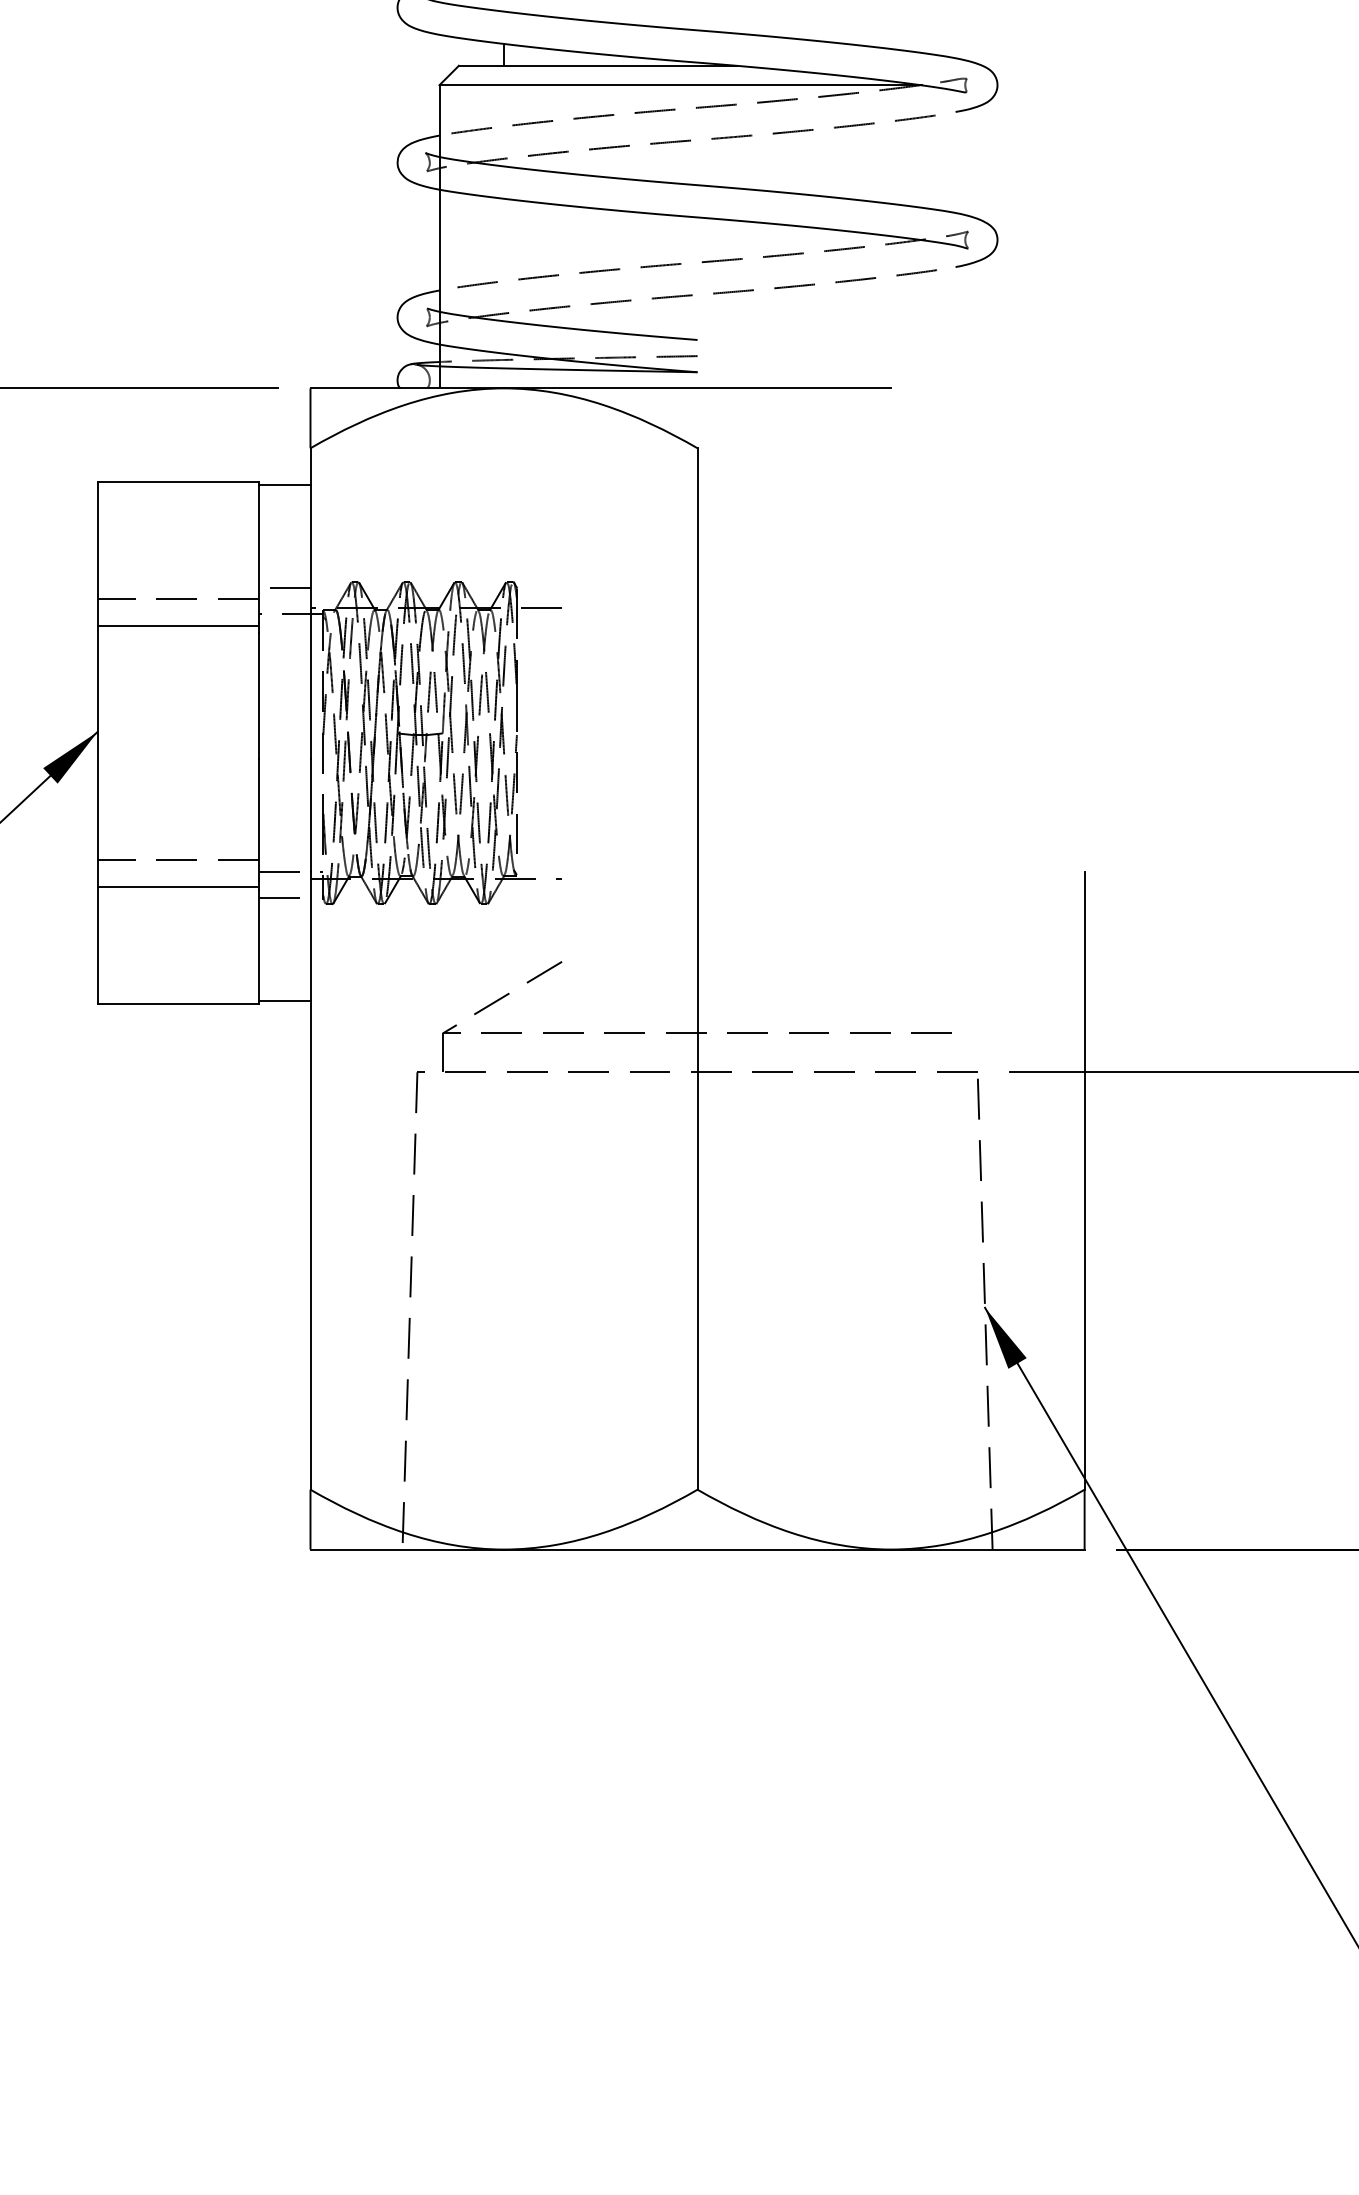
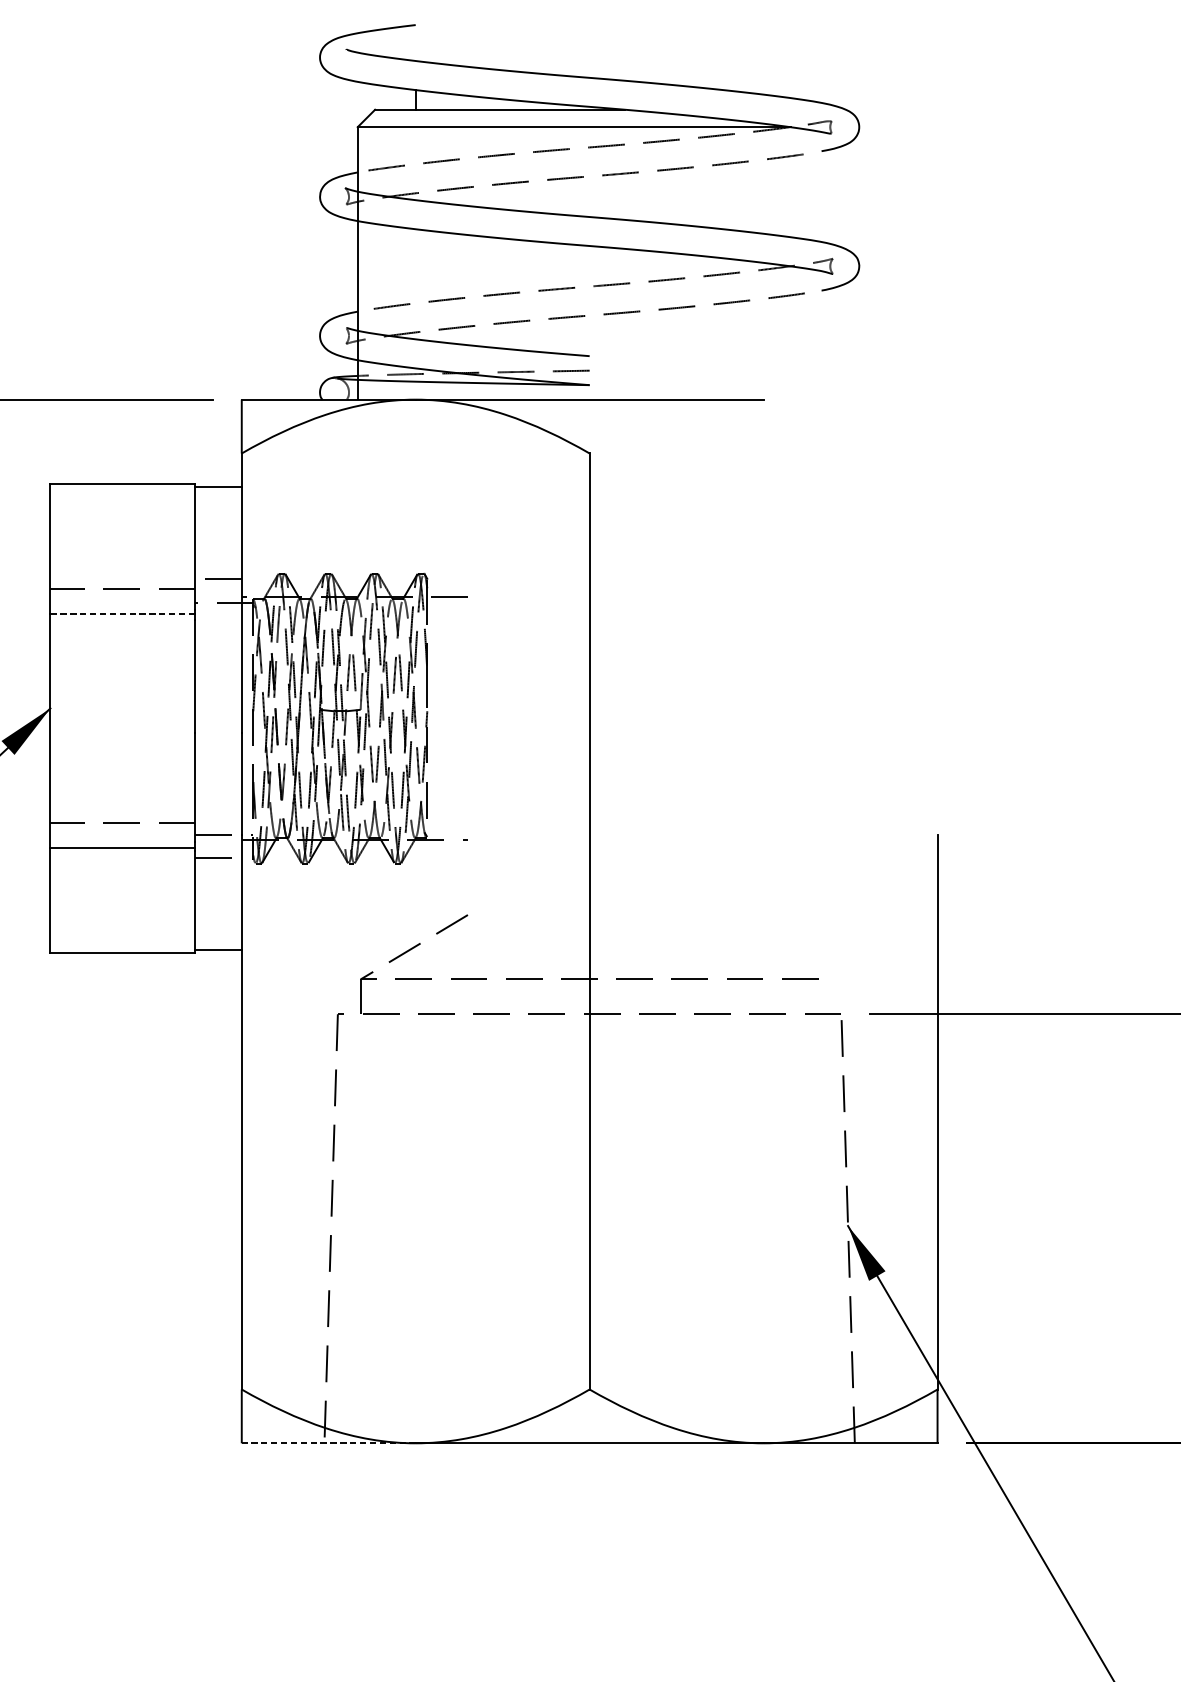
line: (178, 626) -> (123, 613), solid -> dashed
line: (407, 1549) -> (328, 1443), solid -> dashed

